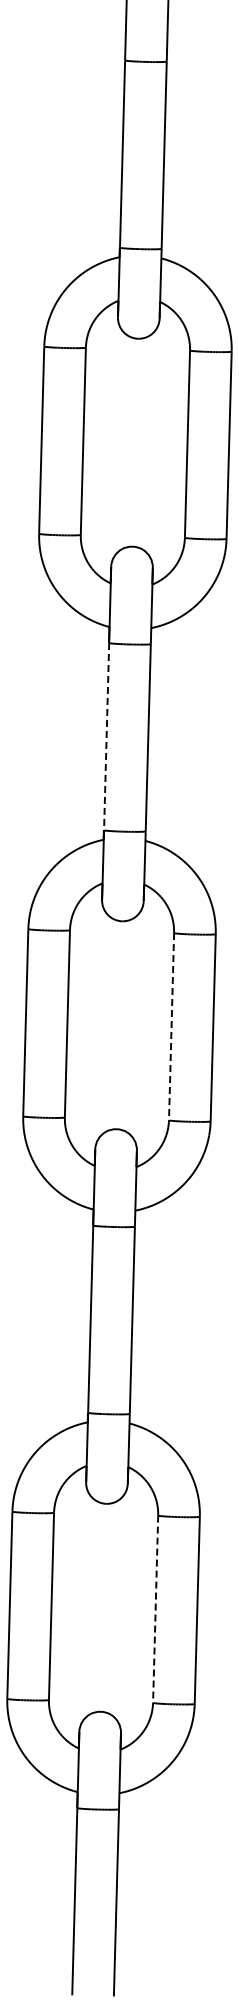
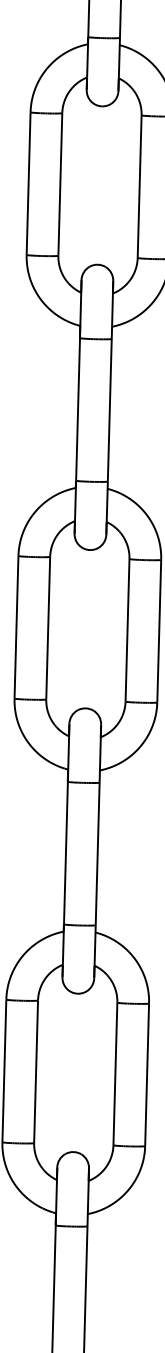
line: (106, 736) -> (77, 409), dashed -> solid
line: (171, 1026) -> (127, 630), dashed -> solid
line: (155, 1609) -> (115, 1074), dashed -> solid

